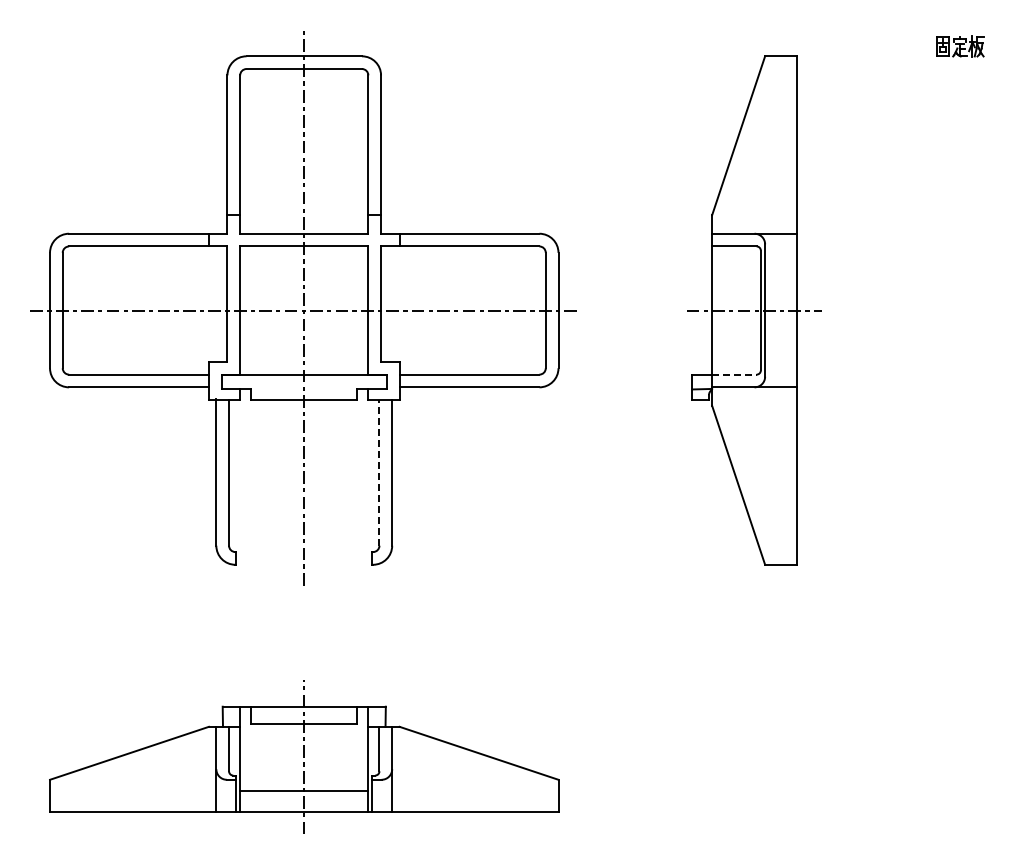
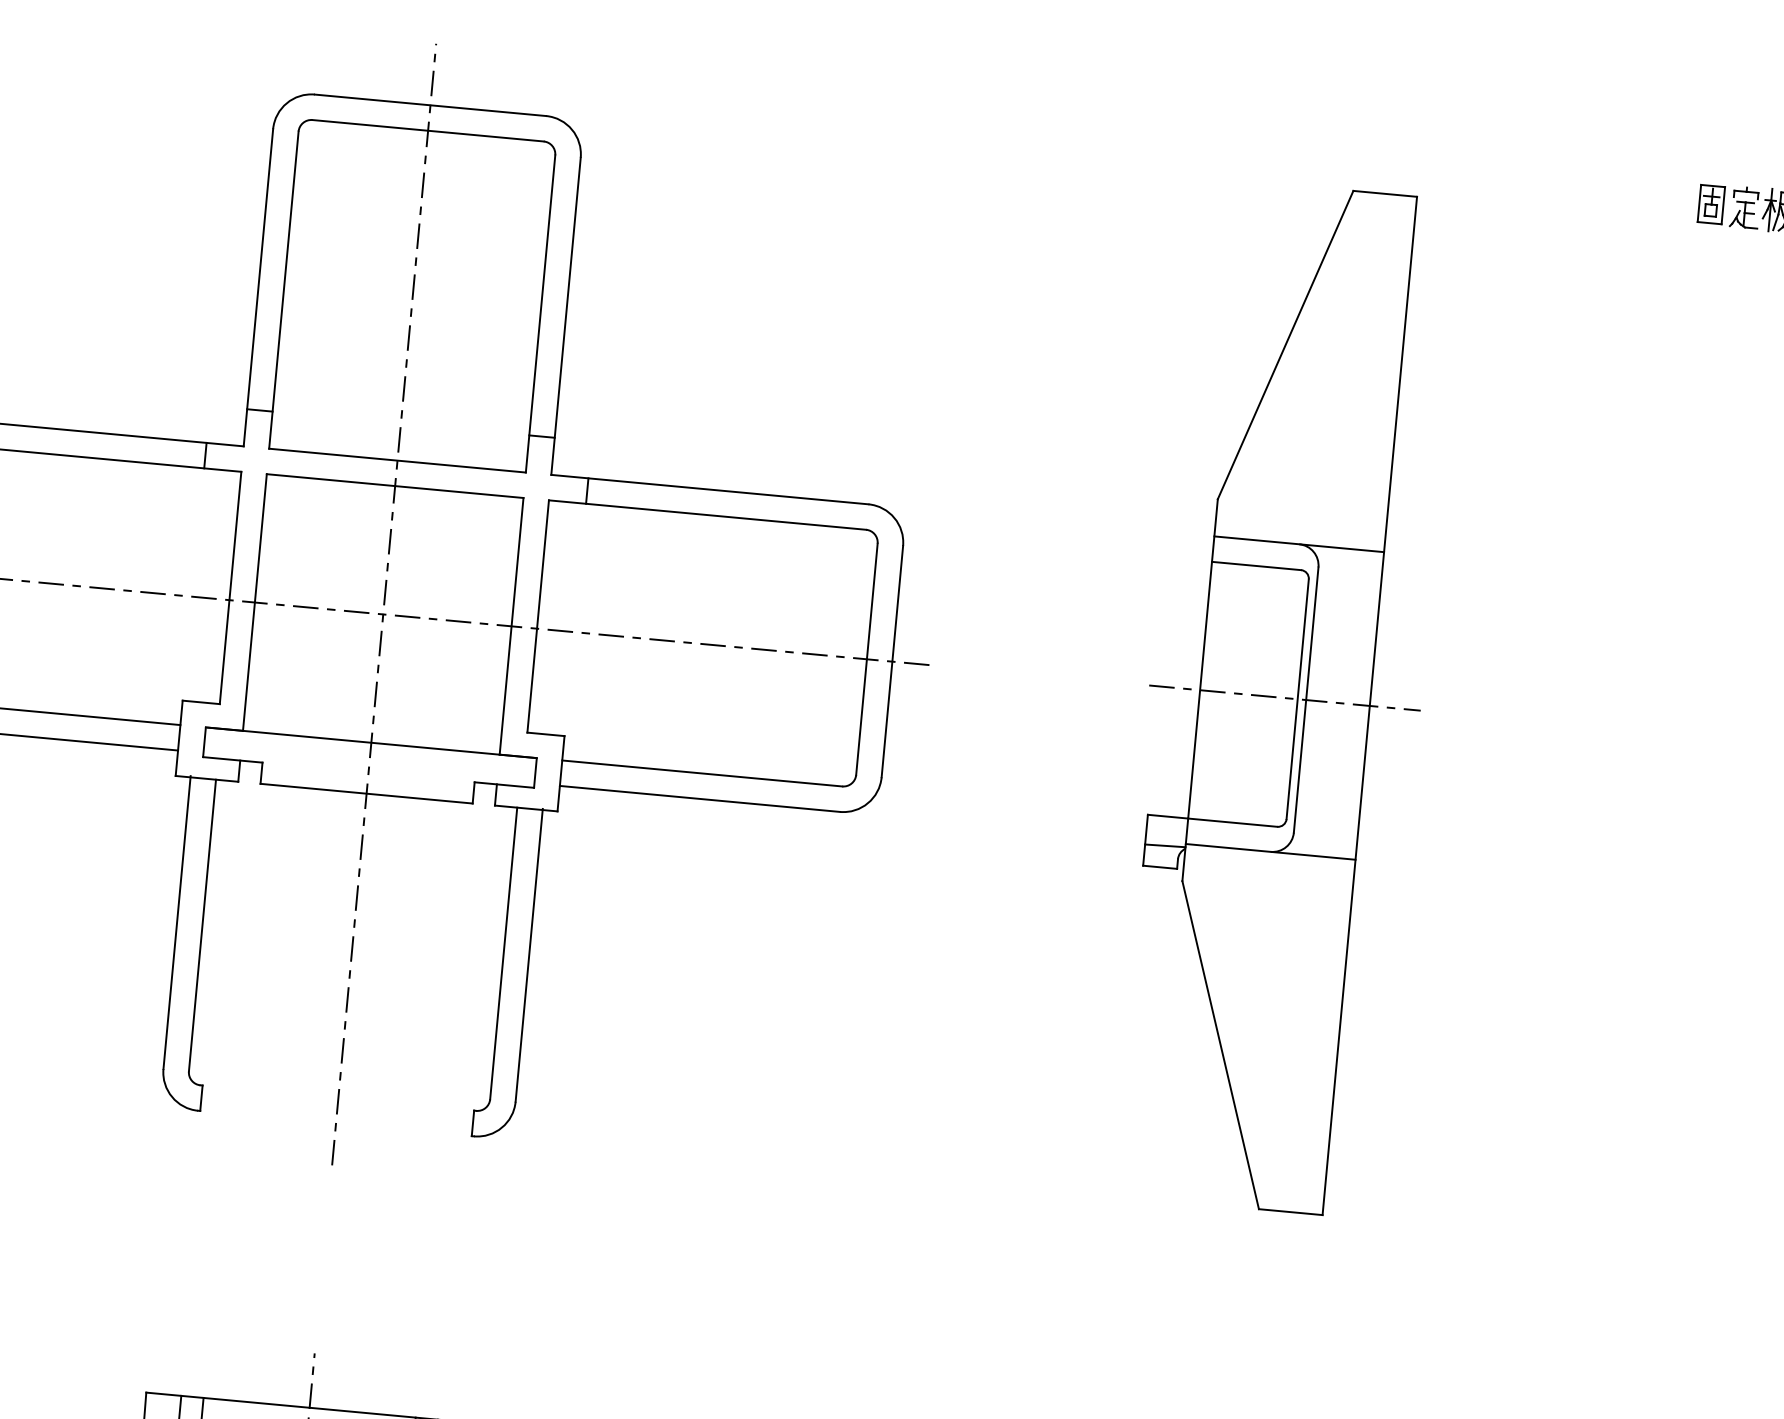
line: (734, 374) -> (1232, 822), dashed -> solid
line: (379, 472) -> (503, 952), dashed -> solid

